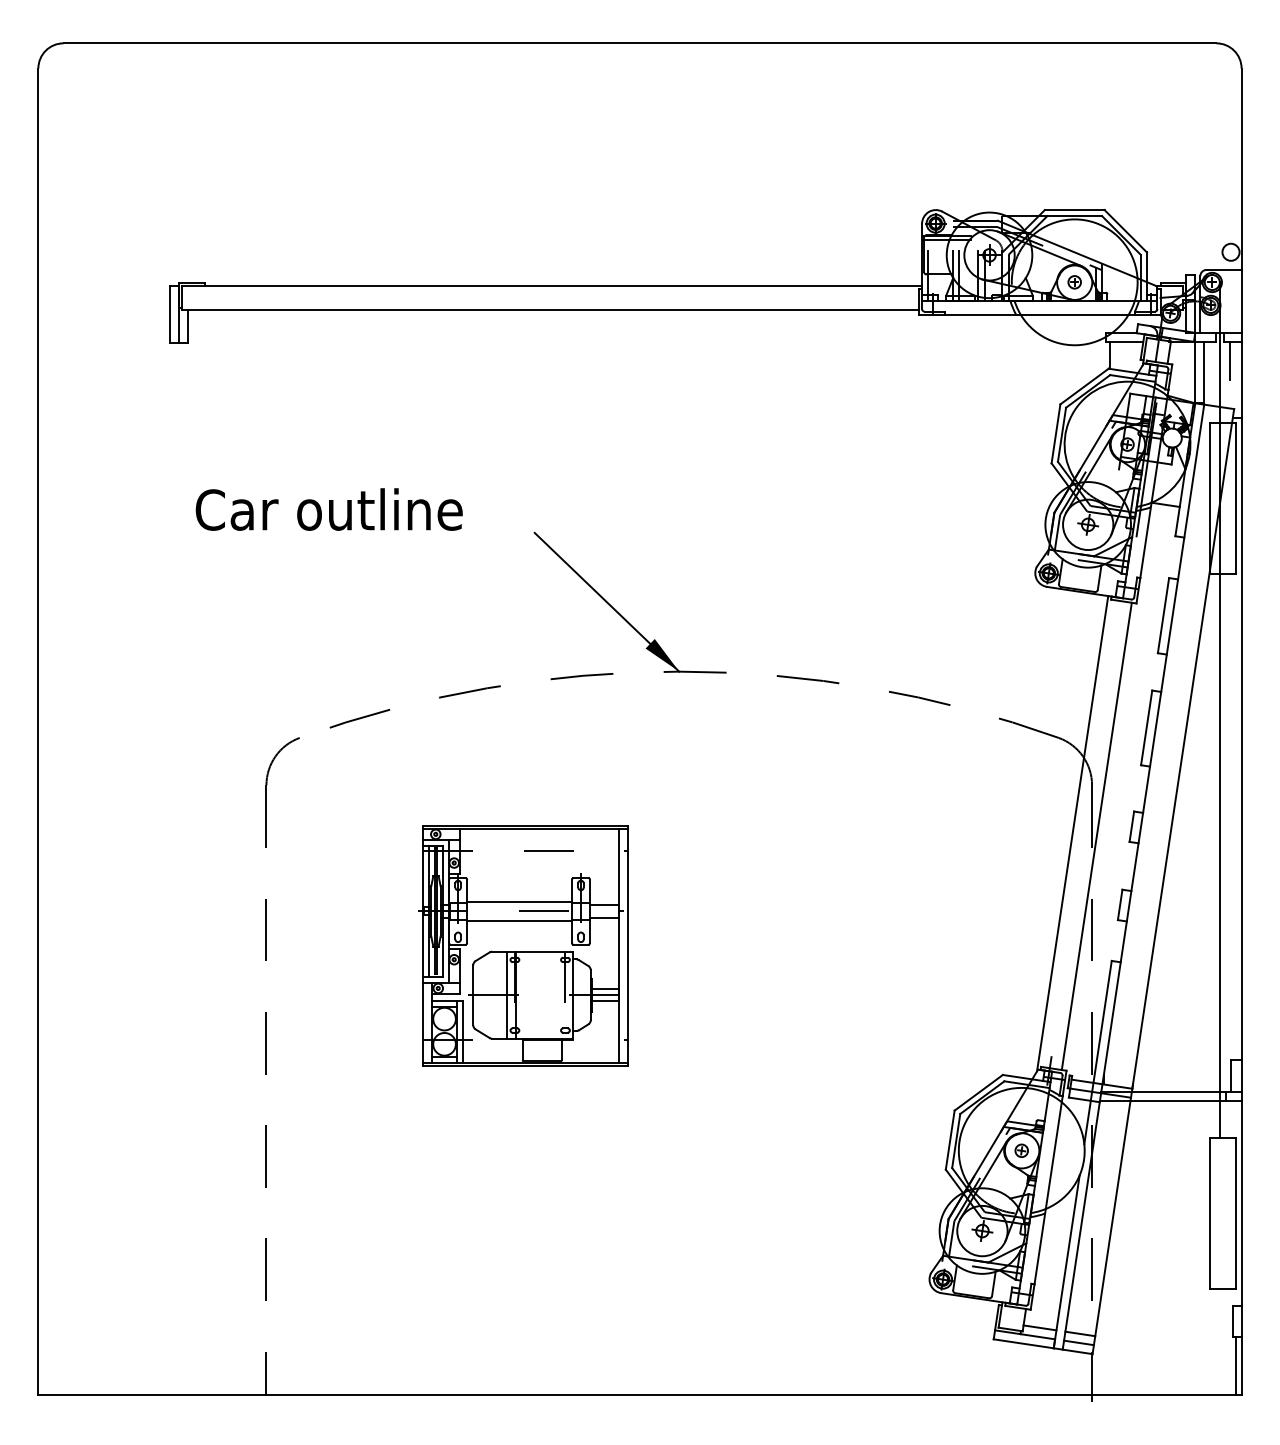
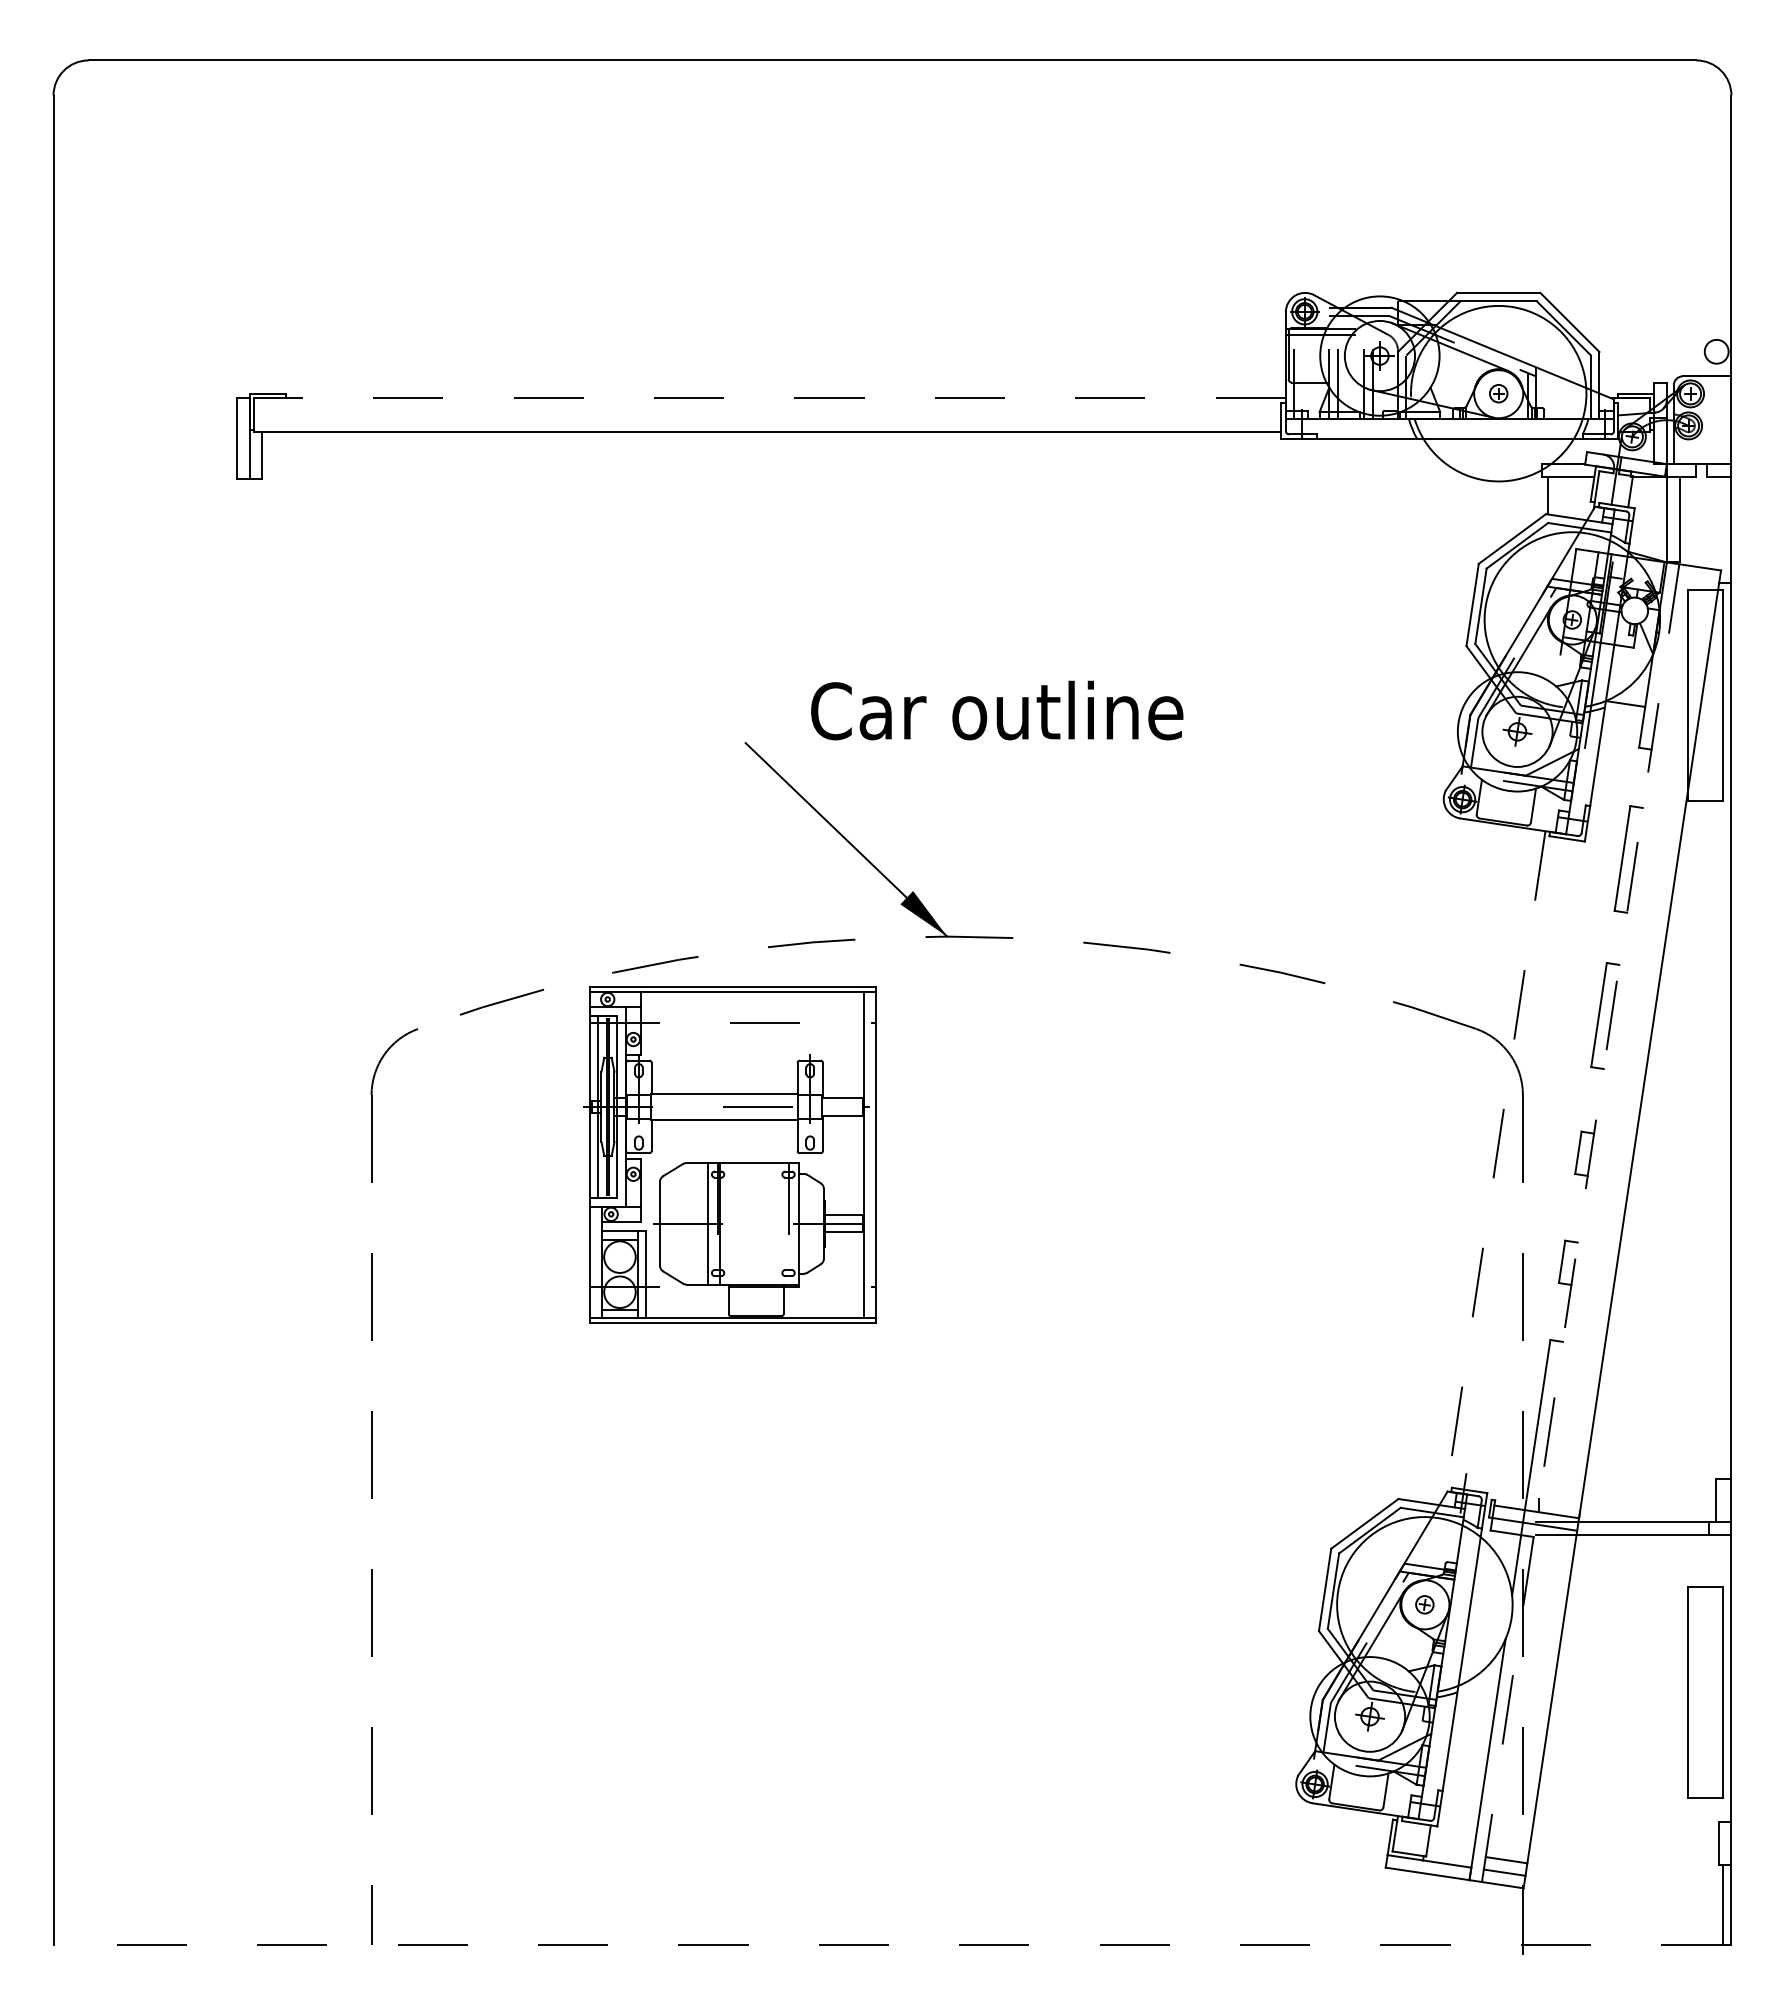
line: (552, 285) -> (770, 398), solid -> dashed
line: (1229, 360) -> (1714, 502), removed
text: (329, 509) -> (997, 710), moved
line: (1220, 710) -> (1701, 990), removed
line: (1072, 834) -> (1495, 1163), solid -> dashed
line: (1096, 836) -> (1529, 1166), removed
line: (1133, 877) -> (1580, 1223), solid -> dashed
part: (523, 945) -> (729, 1154), moved
line: (1040, 1327) -> (1450, 1851), removed
line: (640, 1395) -> (892, 1945), solid -> dashed

